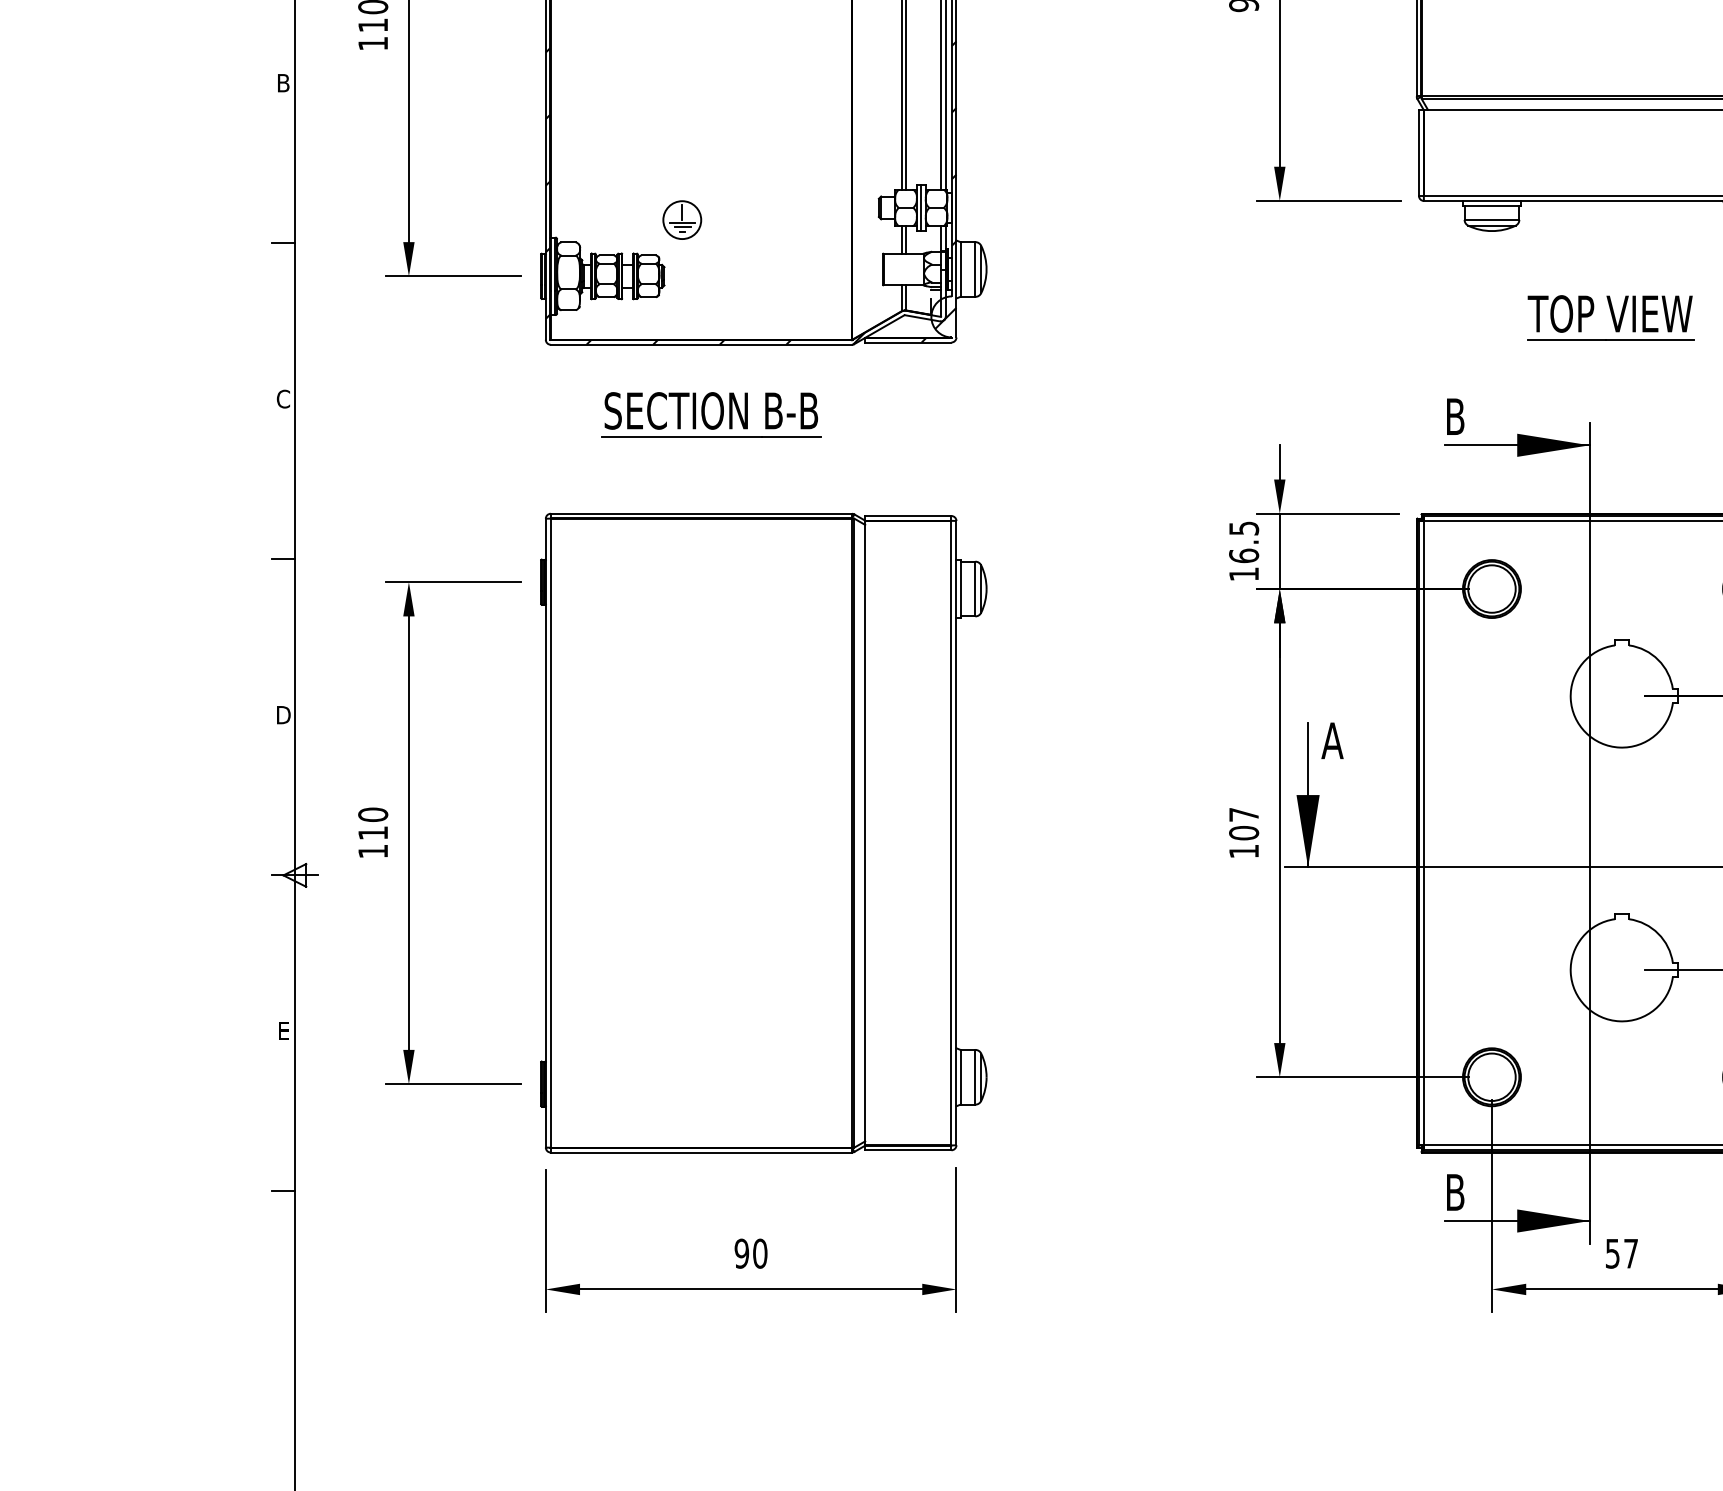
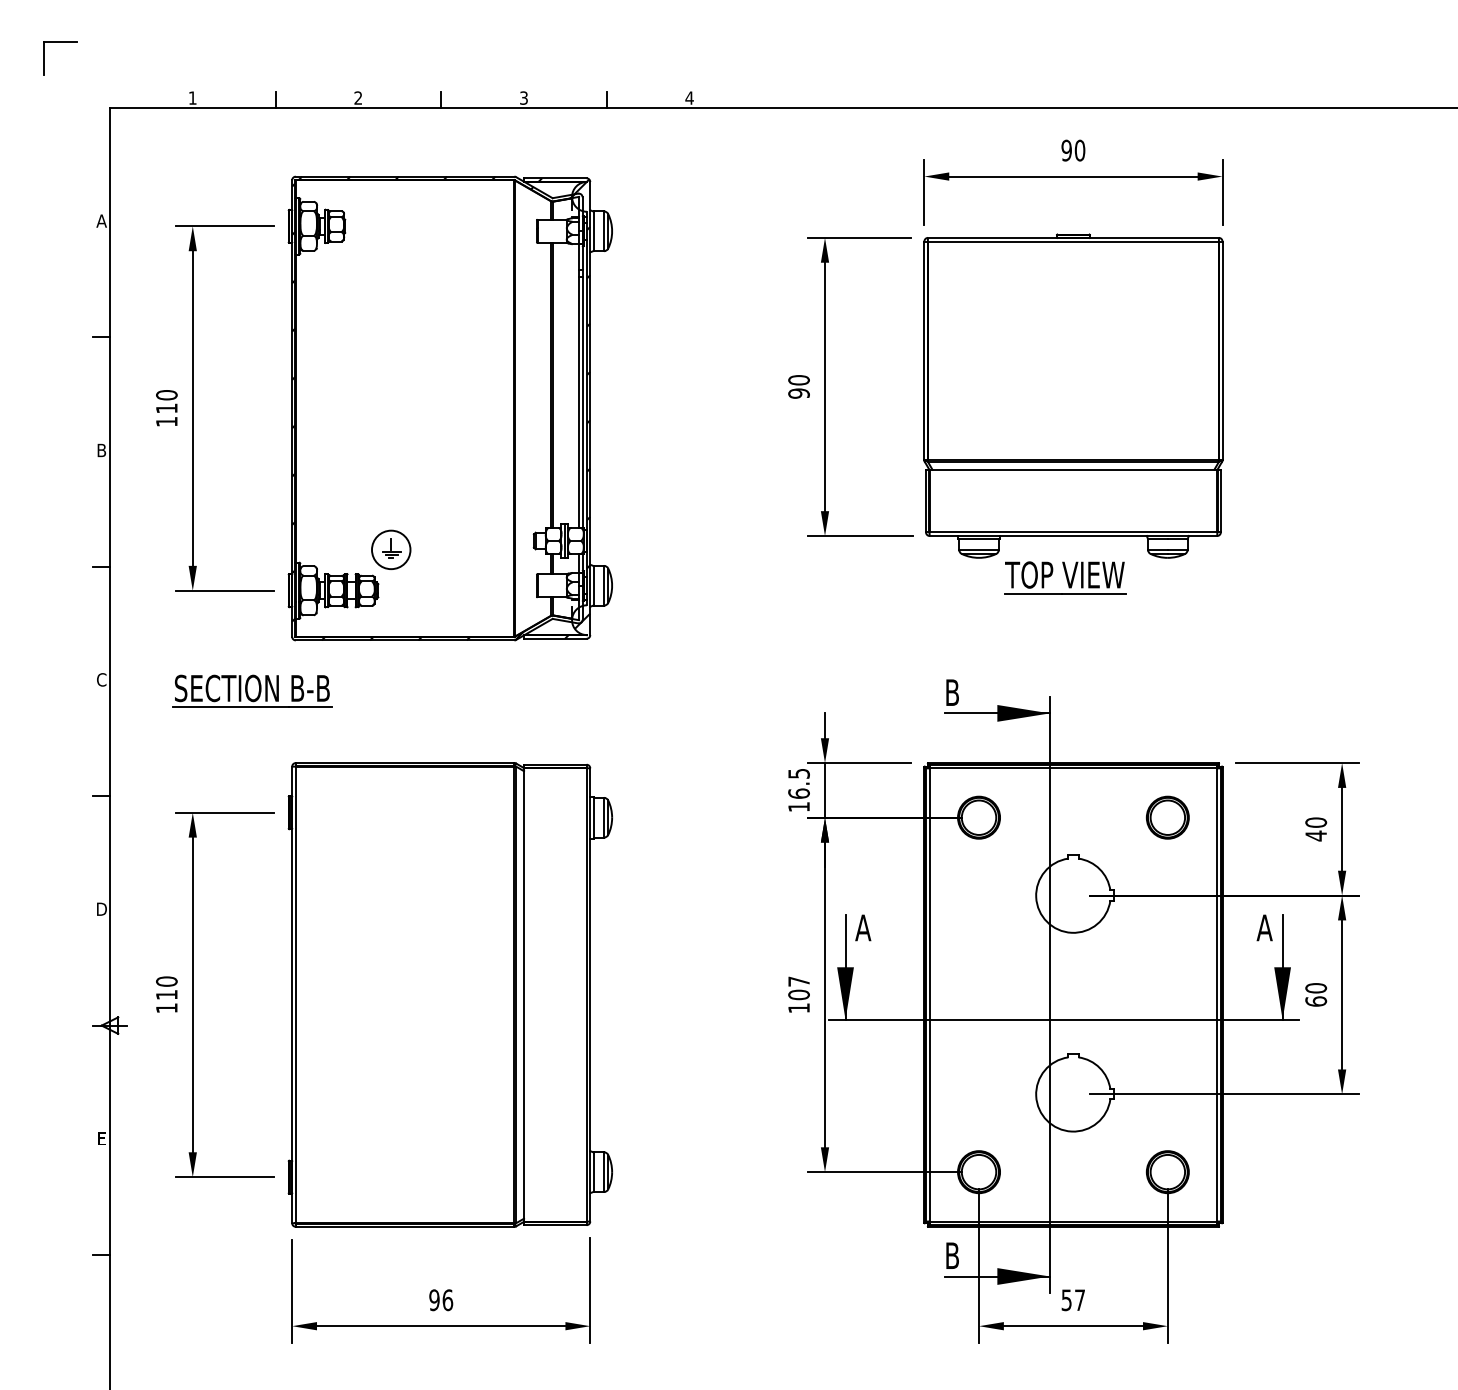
circle: (681, 219) -> (390, 549), size x1.4
part: (1611, 317) -> (1065, 577), moved
part: (711, 413) -> (252, 690), moved
text: (759, 1252) -> (447, 1299), 90 -> 96

